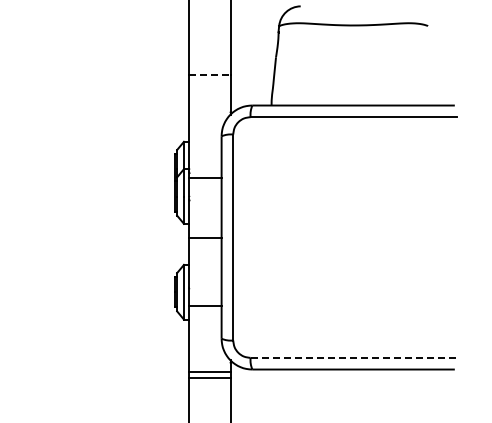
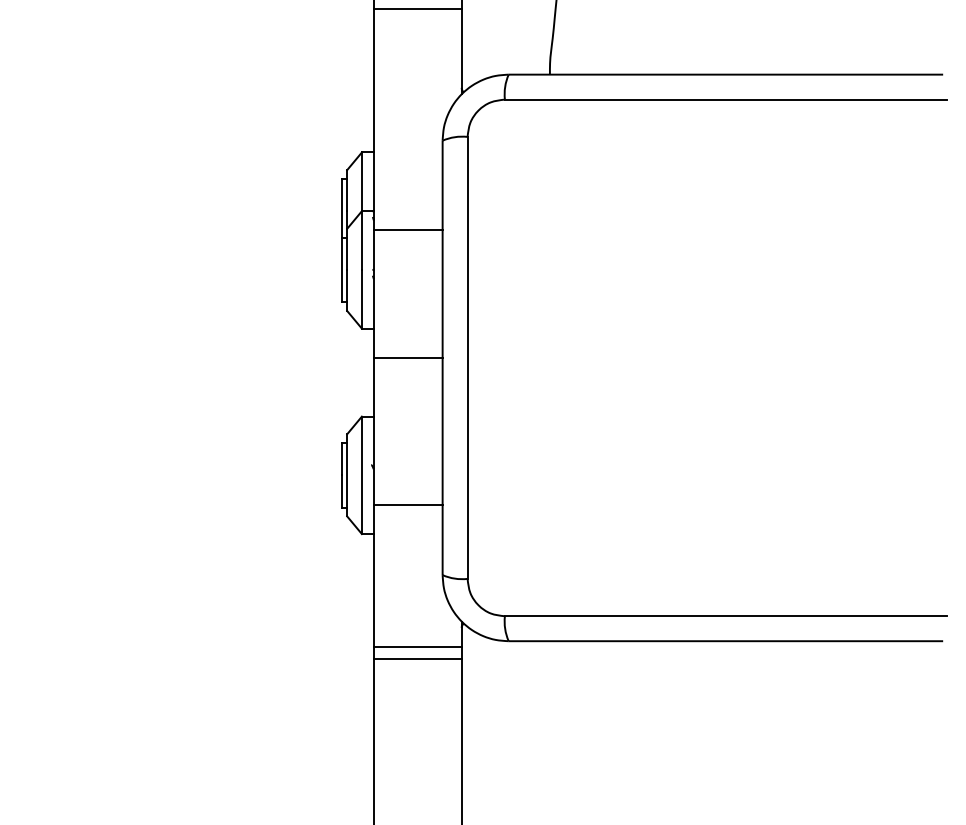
line: (209, 74) -> (416, 8), dashed -> solid
line: (353, 357) -> (725, 615), dashed -> solid

